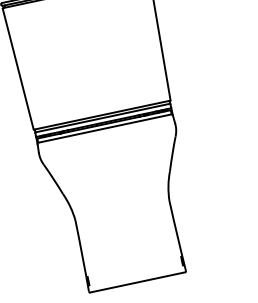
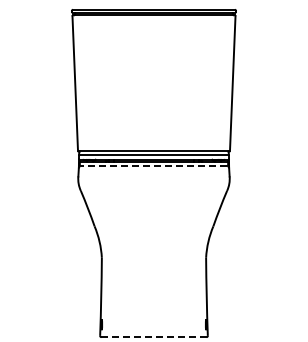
line: (104, 128) -> (153, 166), solid -> dashed
line: (138, 282) -> (154, 337), solid -> dashed

